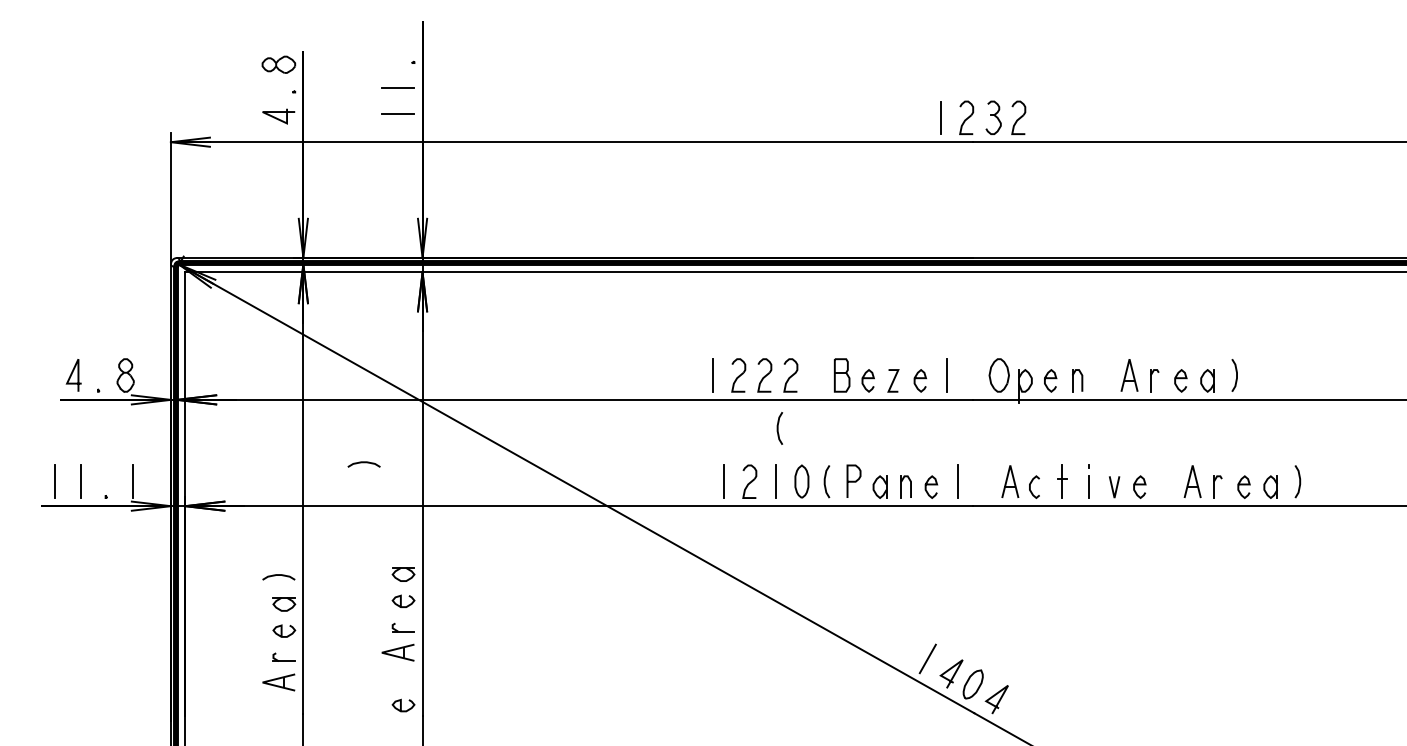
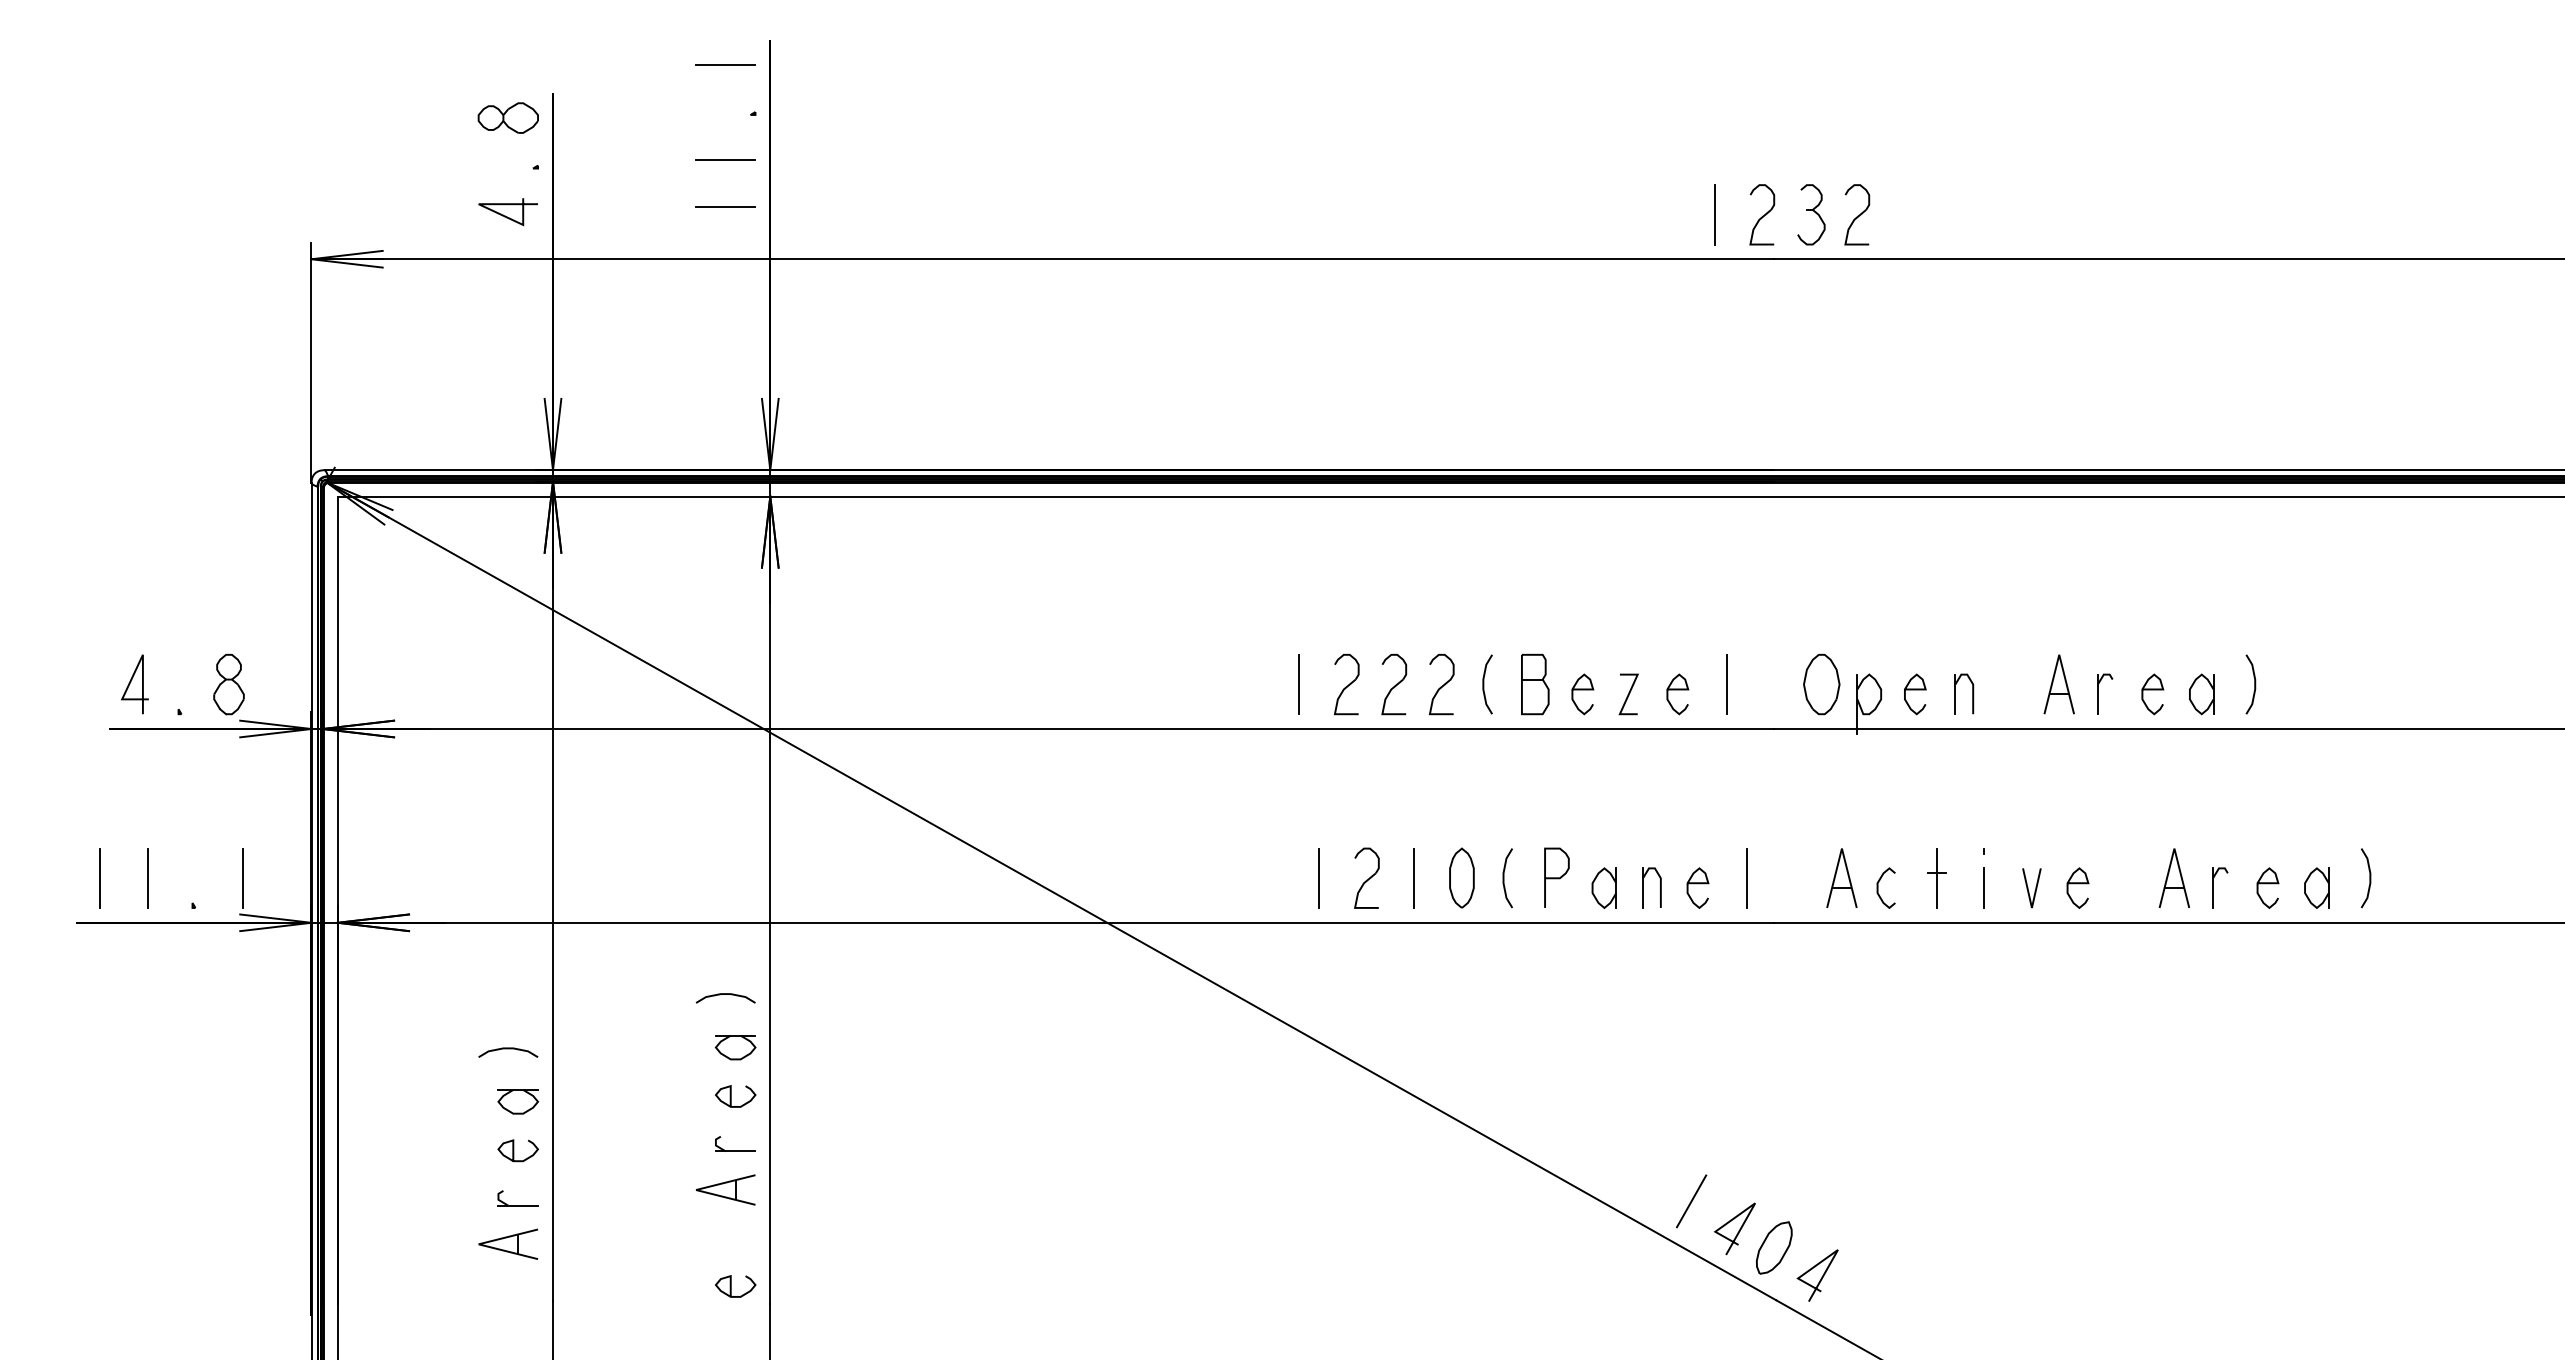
line: (397, 34) -> (724, 62), added
curve: (778, 428) -> (1484, 684), moved
curve: (363, 463) -> (724, 996), moved

